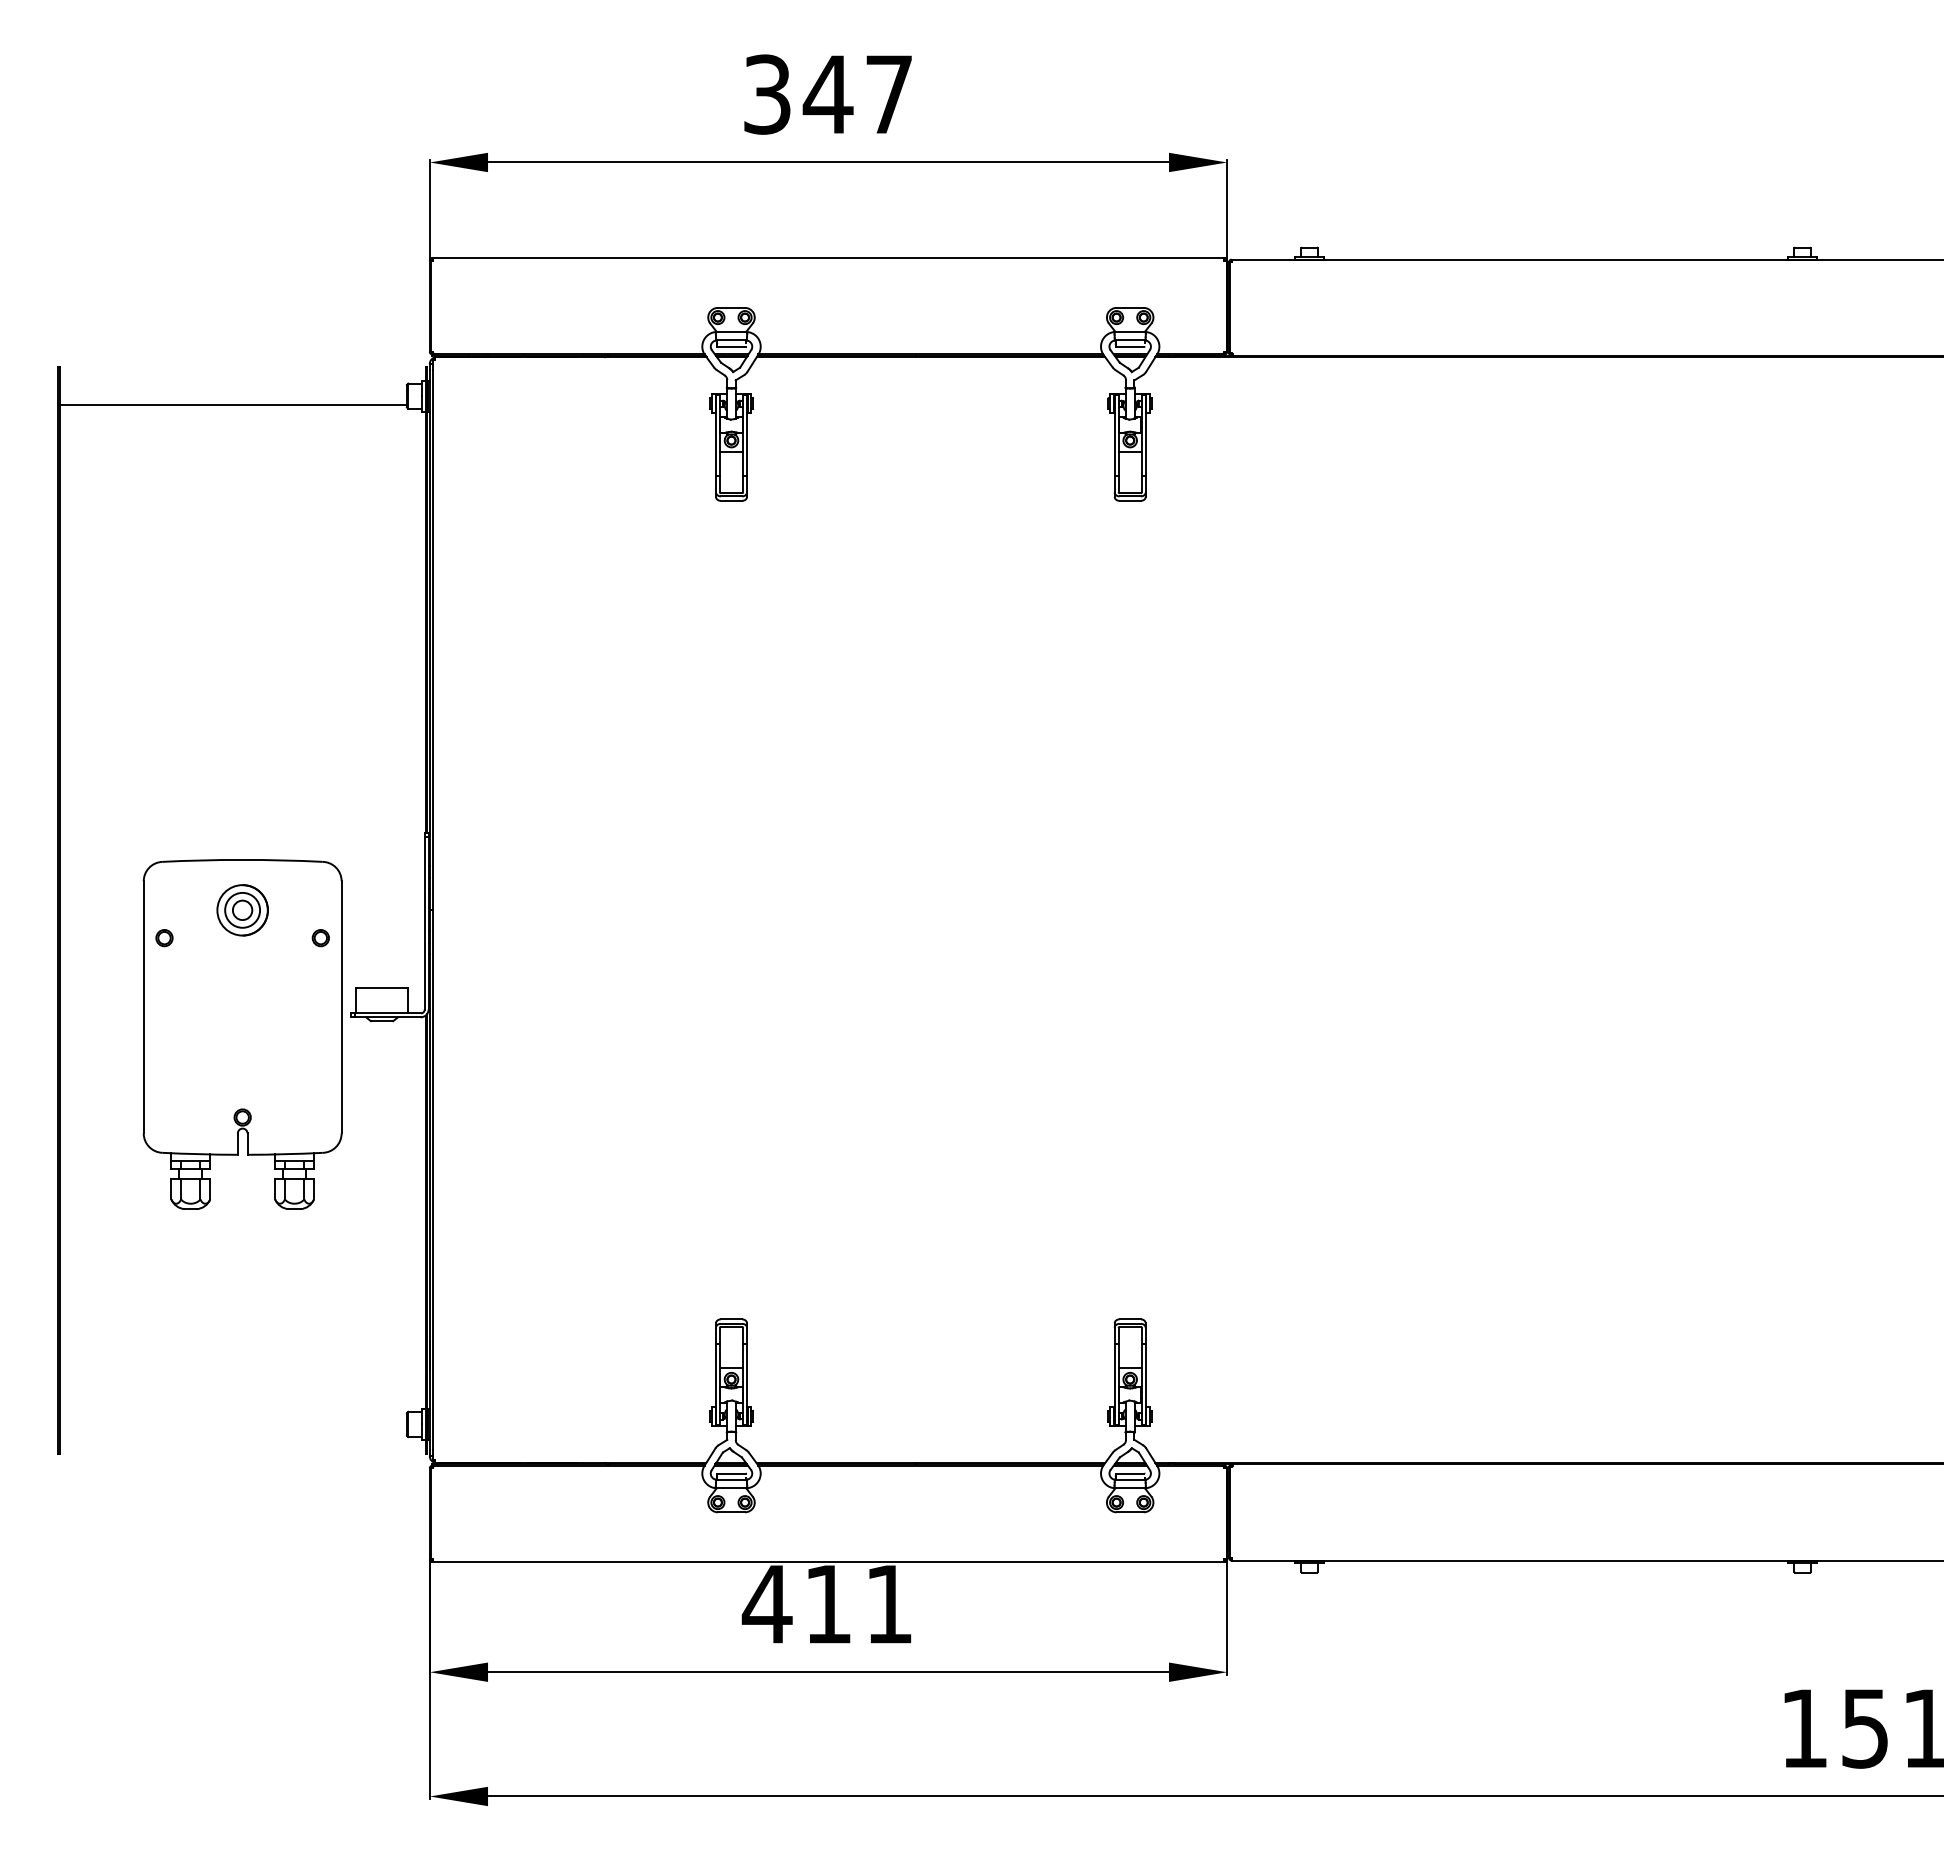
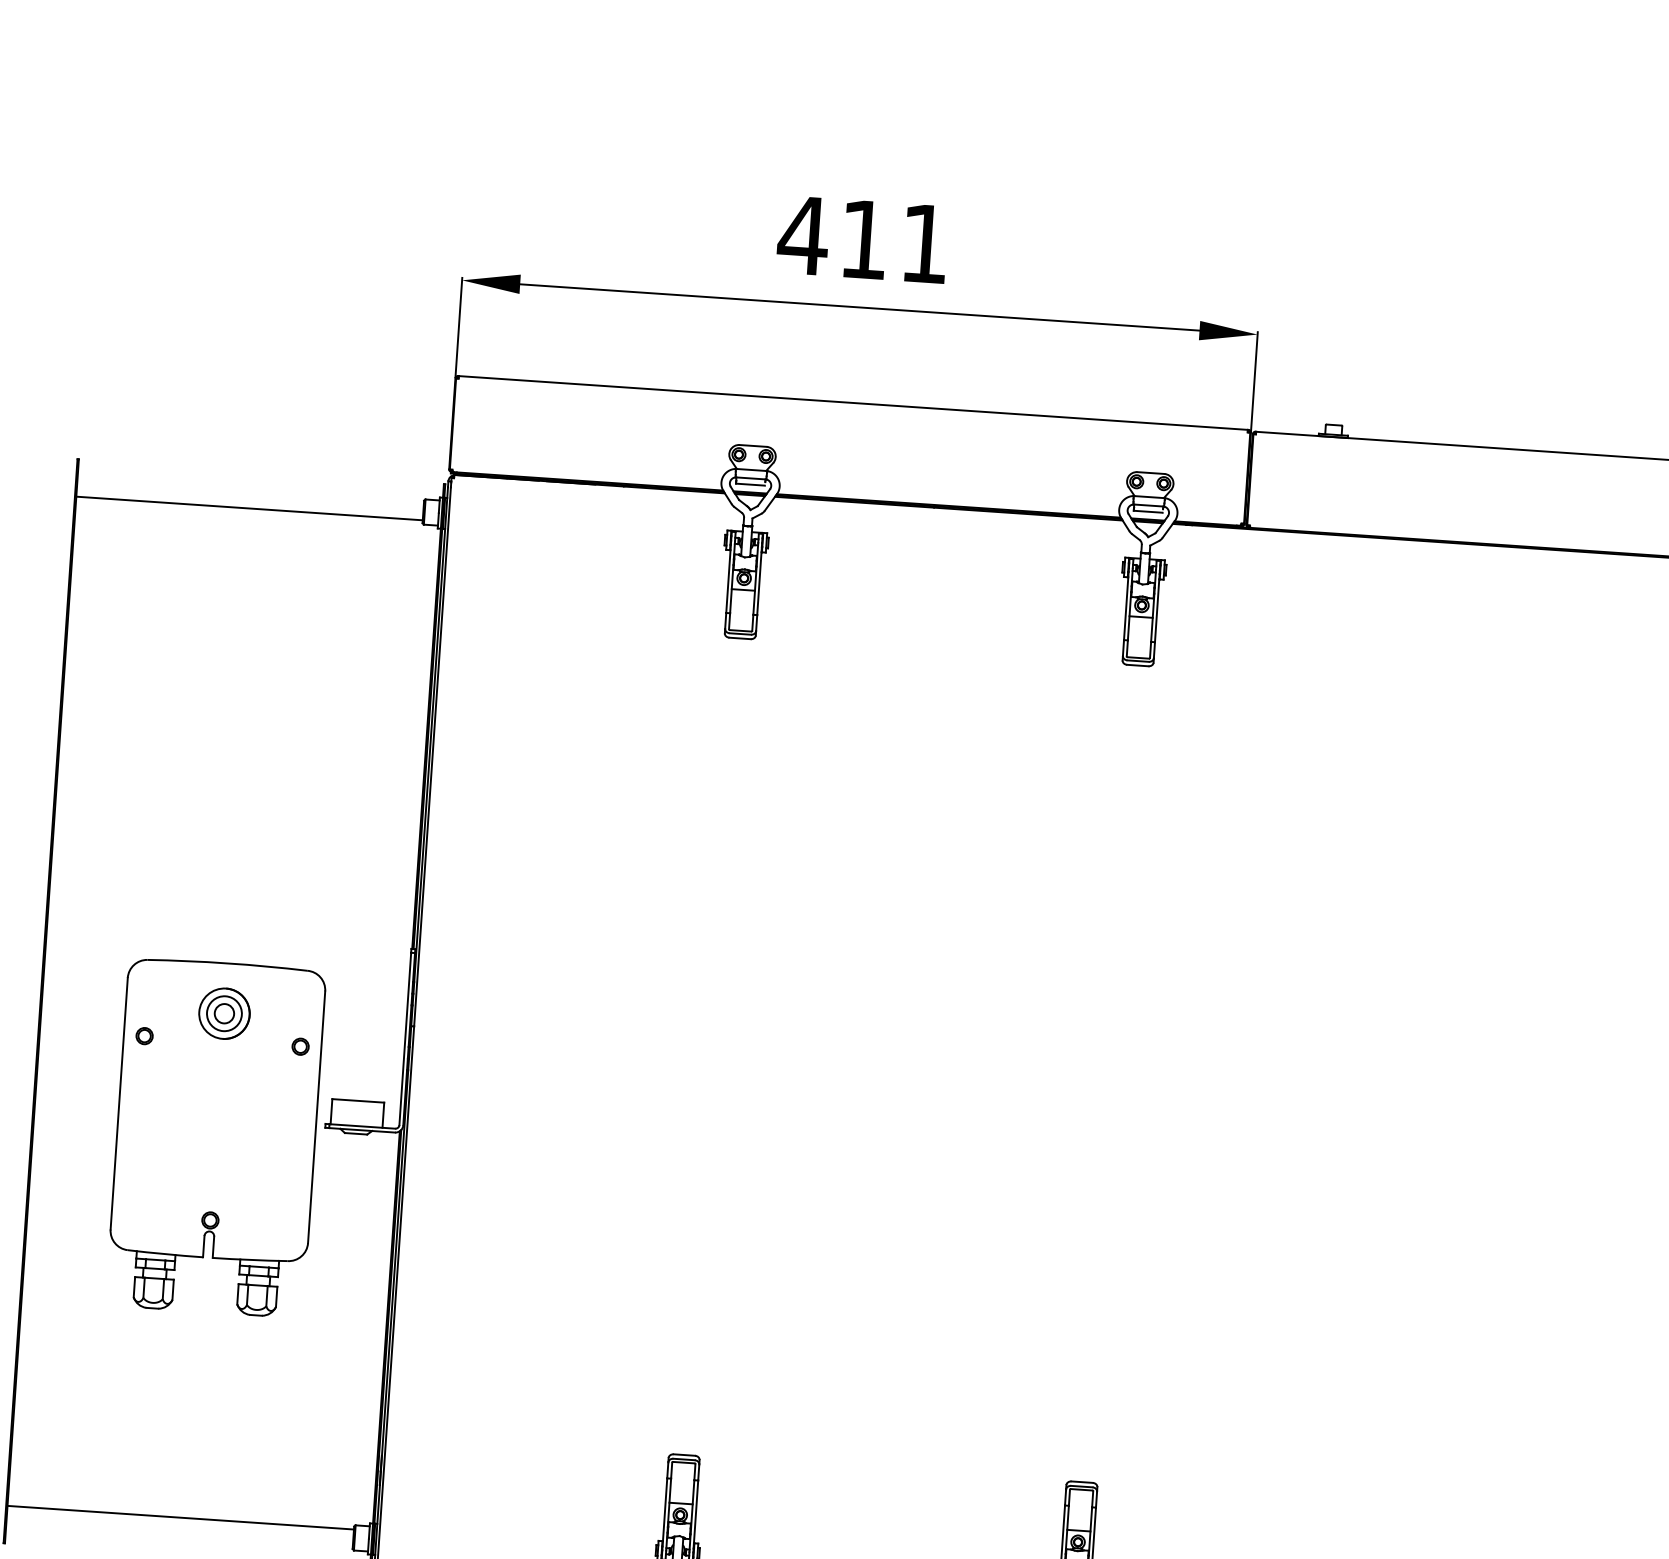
text: (826, 94) -> (862, 239), 347 -> 411
line: (232, 1416) -> (179, 1518), added

